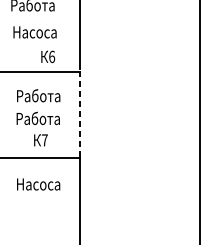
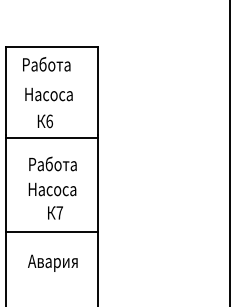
text: (47, 57) -> (44, 121), moved
line: (79, 112) -> (97, 182), dashed -> solid
text: (39, 118) -> (53, 188), Работа -> Насоса
text: (38, 185) -> (52, 262), Насоса -> Авария

